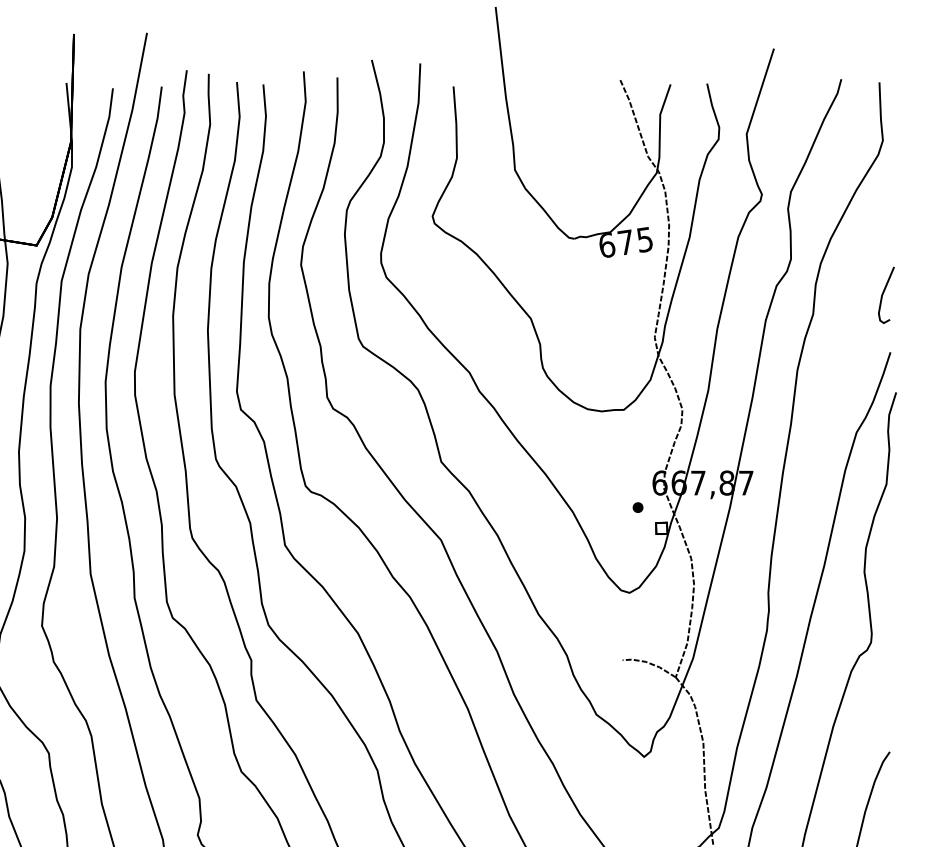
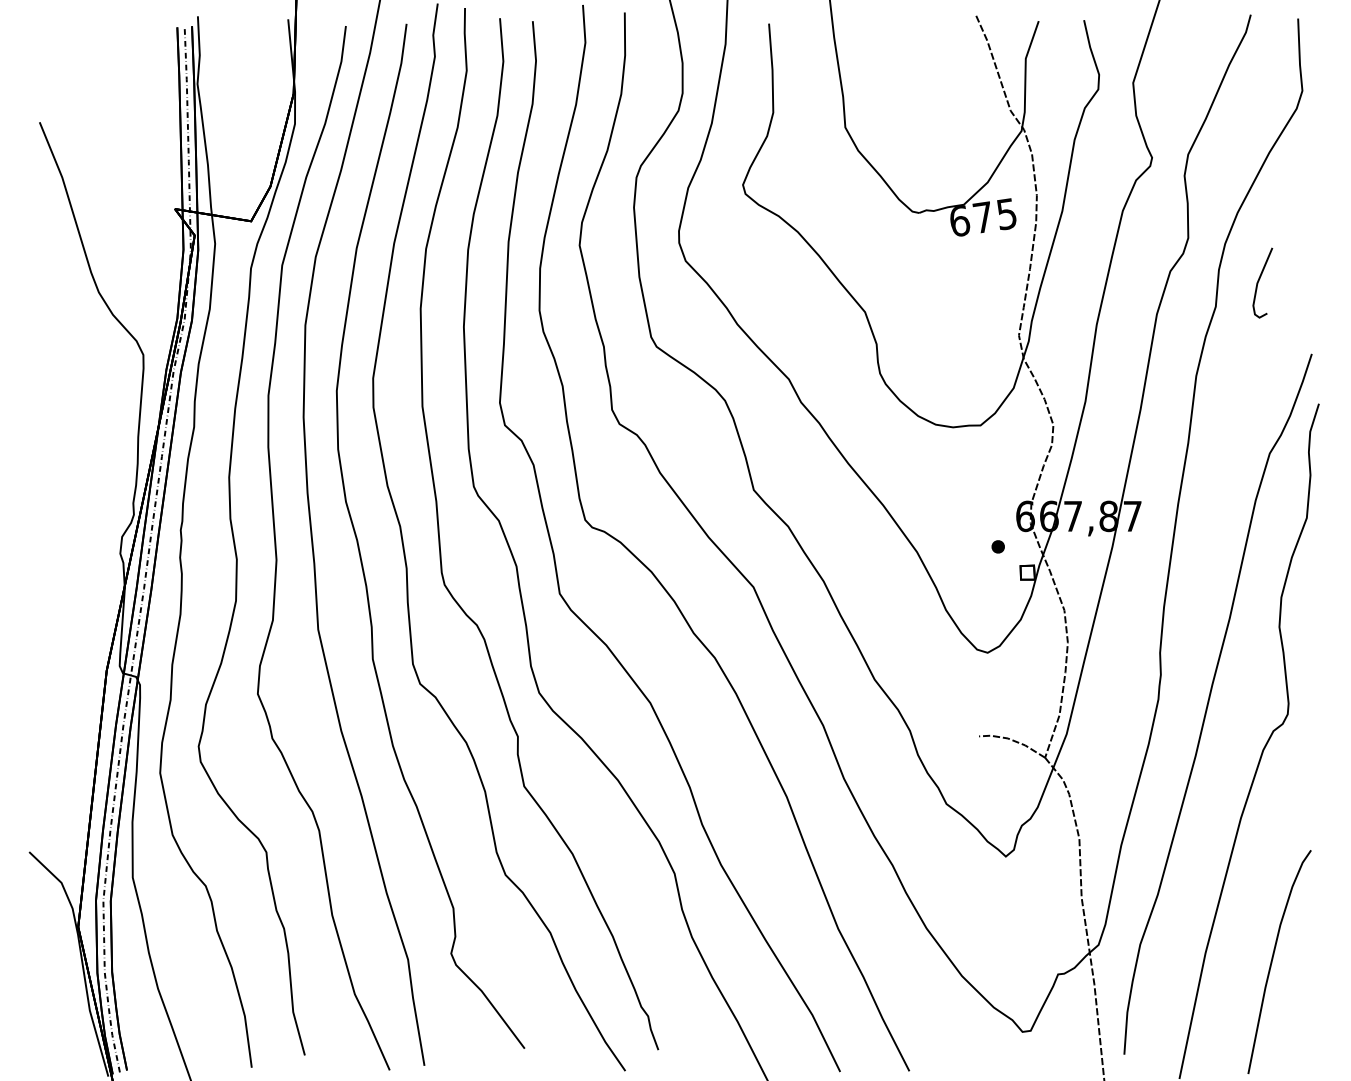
curve: (883, 293) -> (1259, 281), moved

